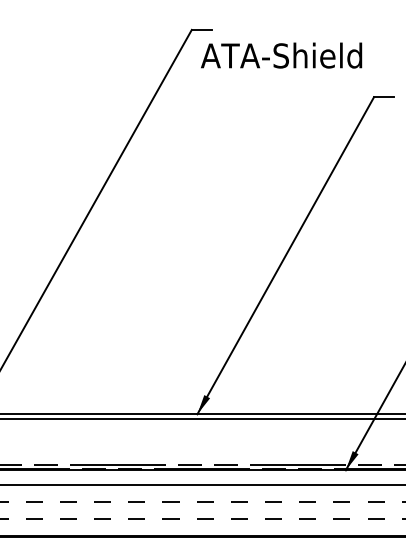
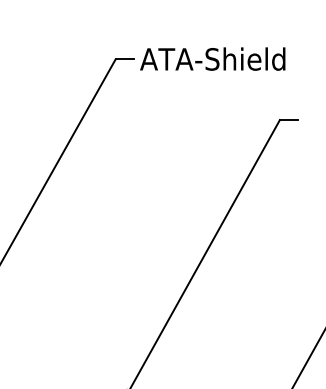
text: (281, 55) -> (212, 59), moved

